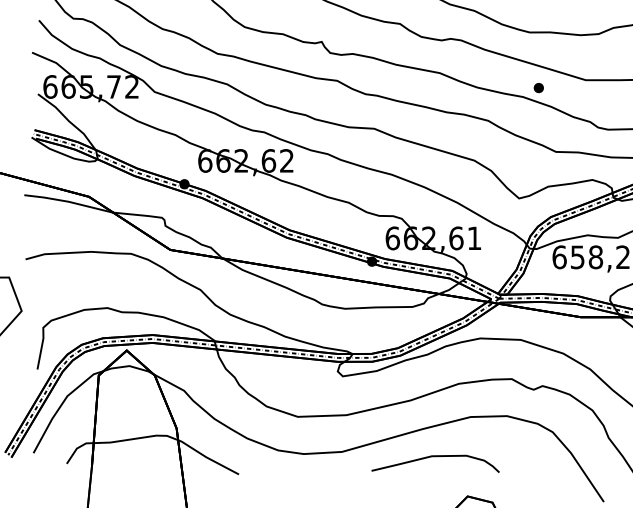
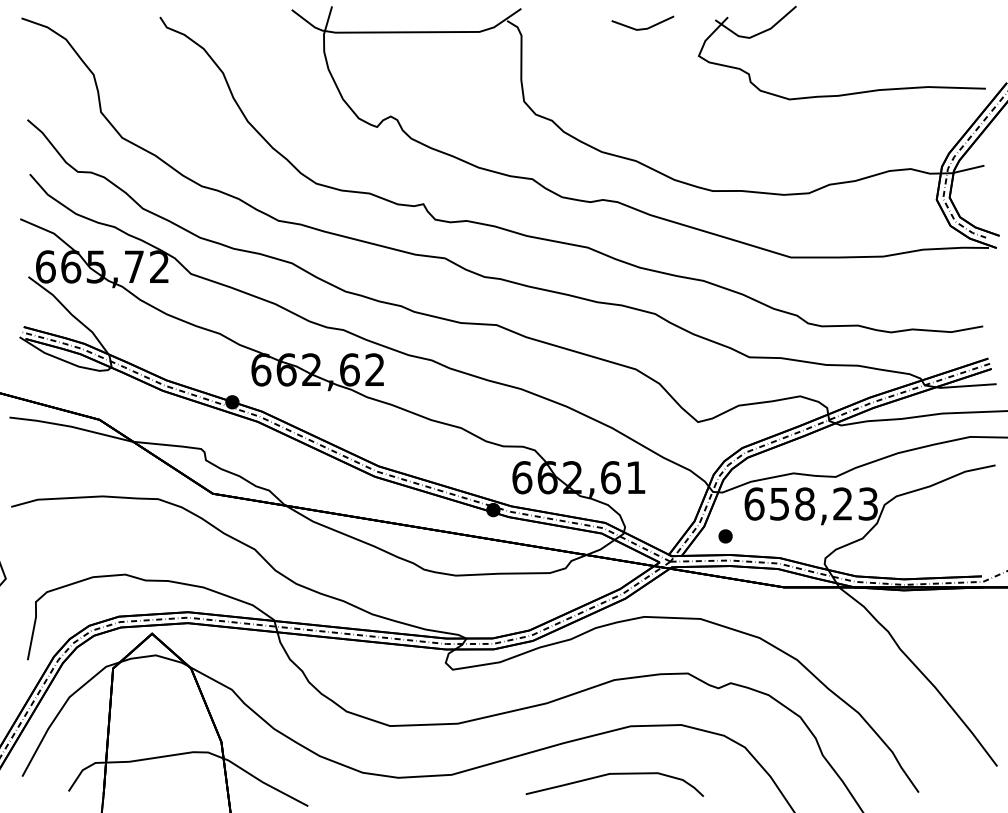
part: (538, 88) -> (725, 536), moved
curve: (435, 456) -> (614, 774), moved

